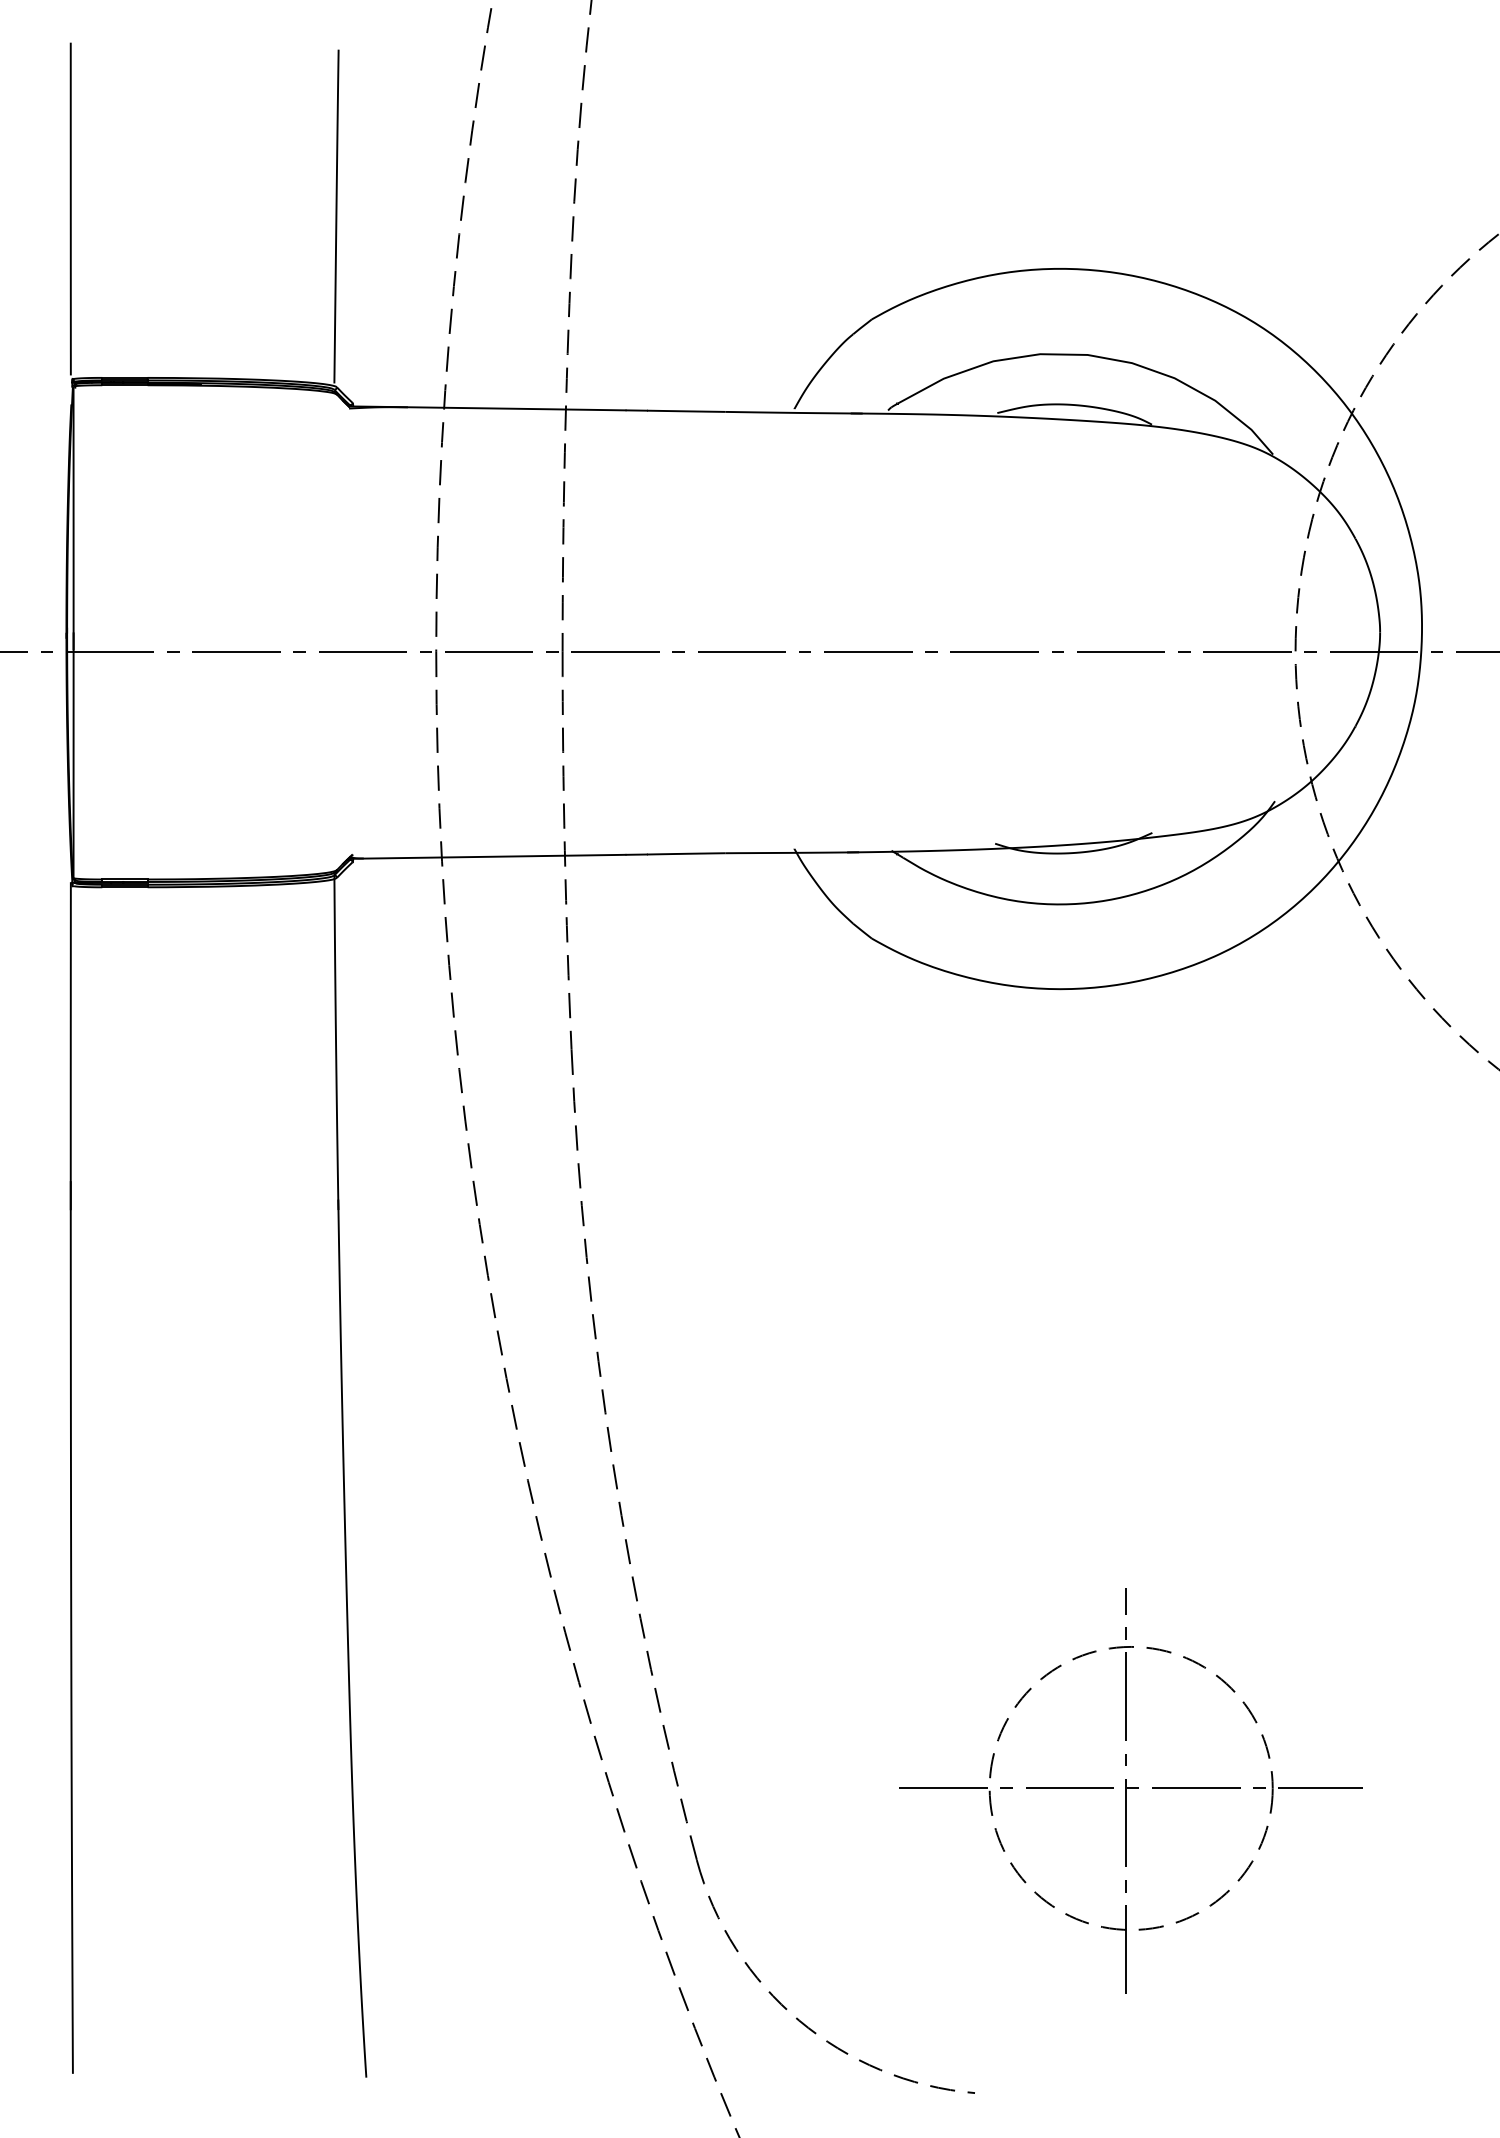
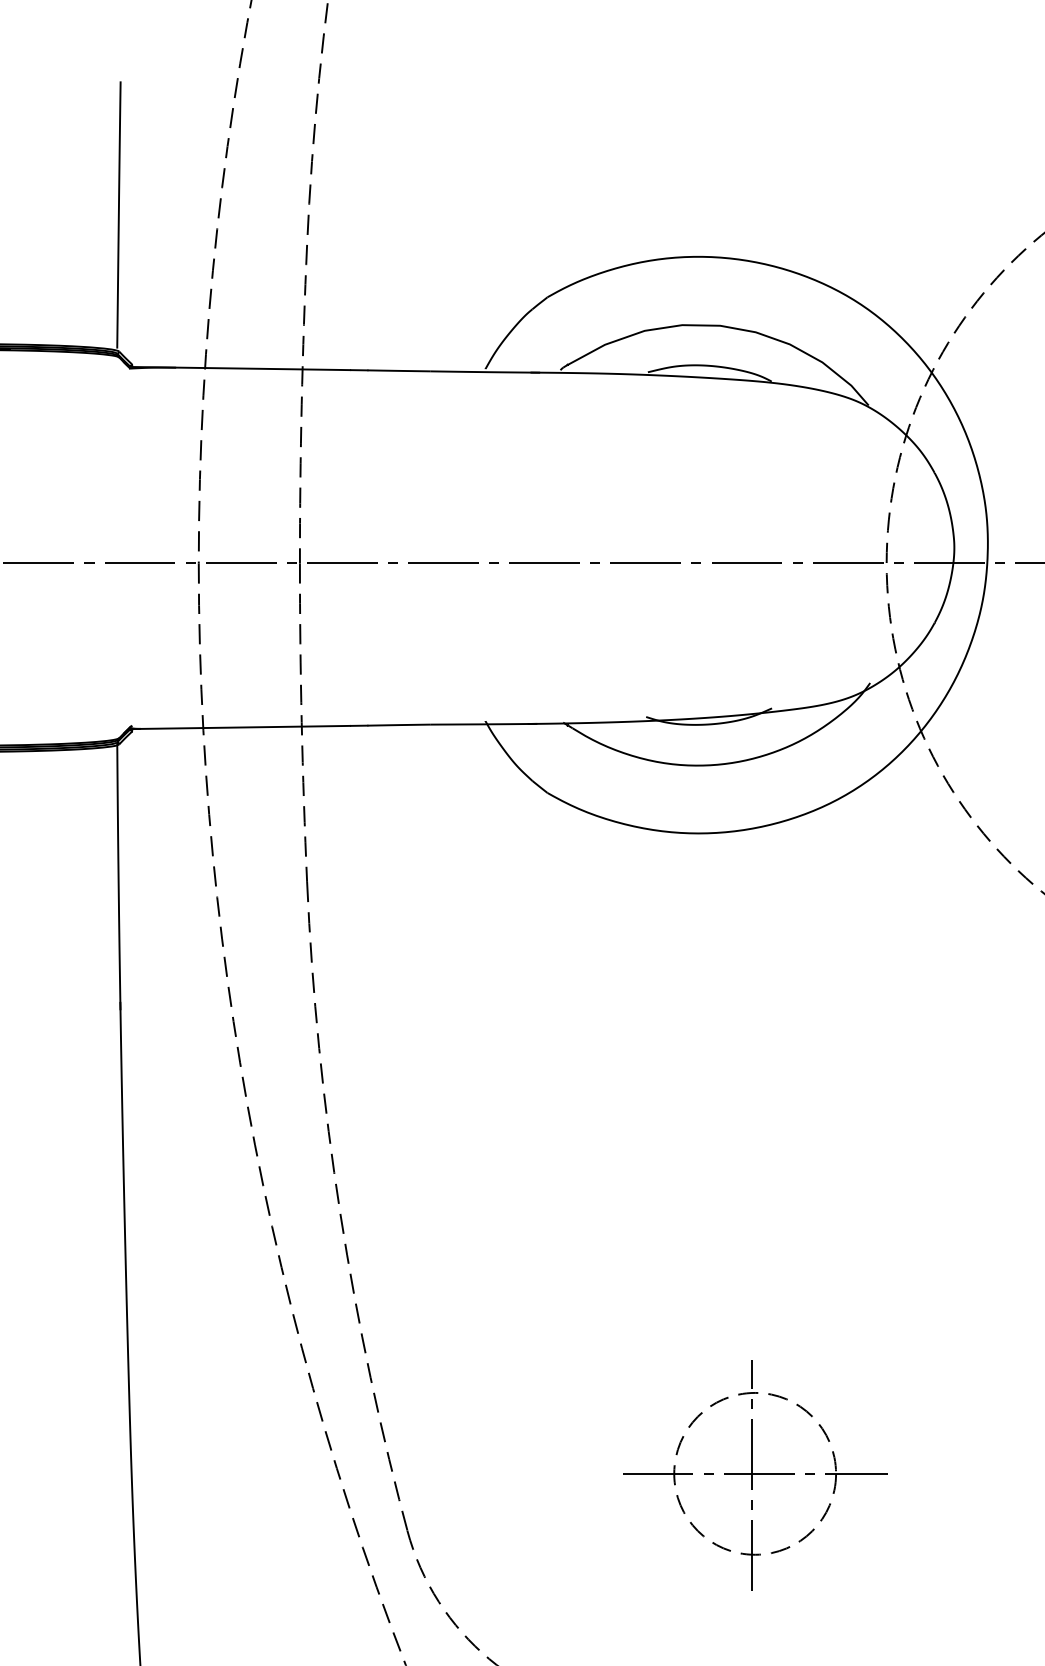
part: (1131, 1790) -> (755, 1474), size x0.71

